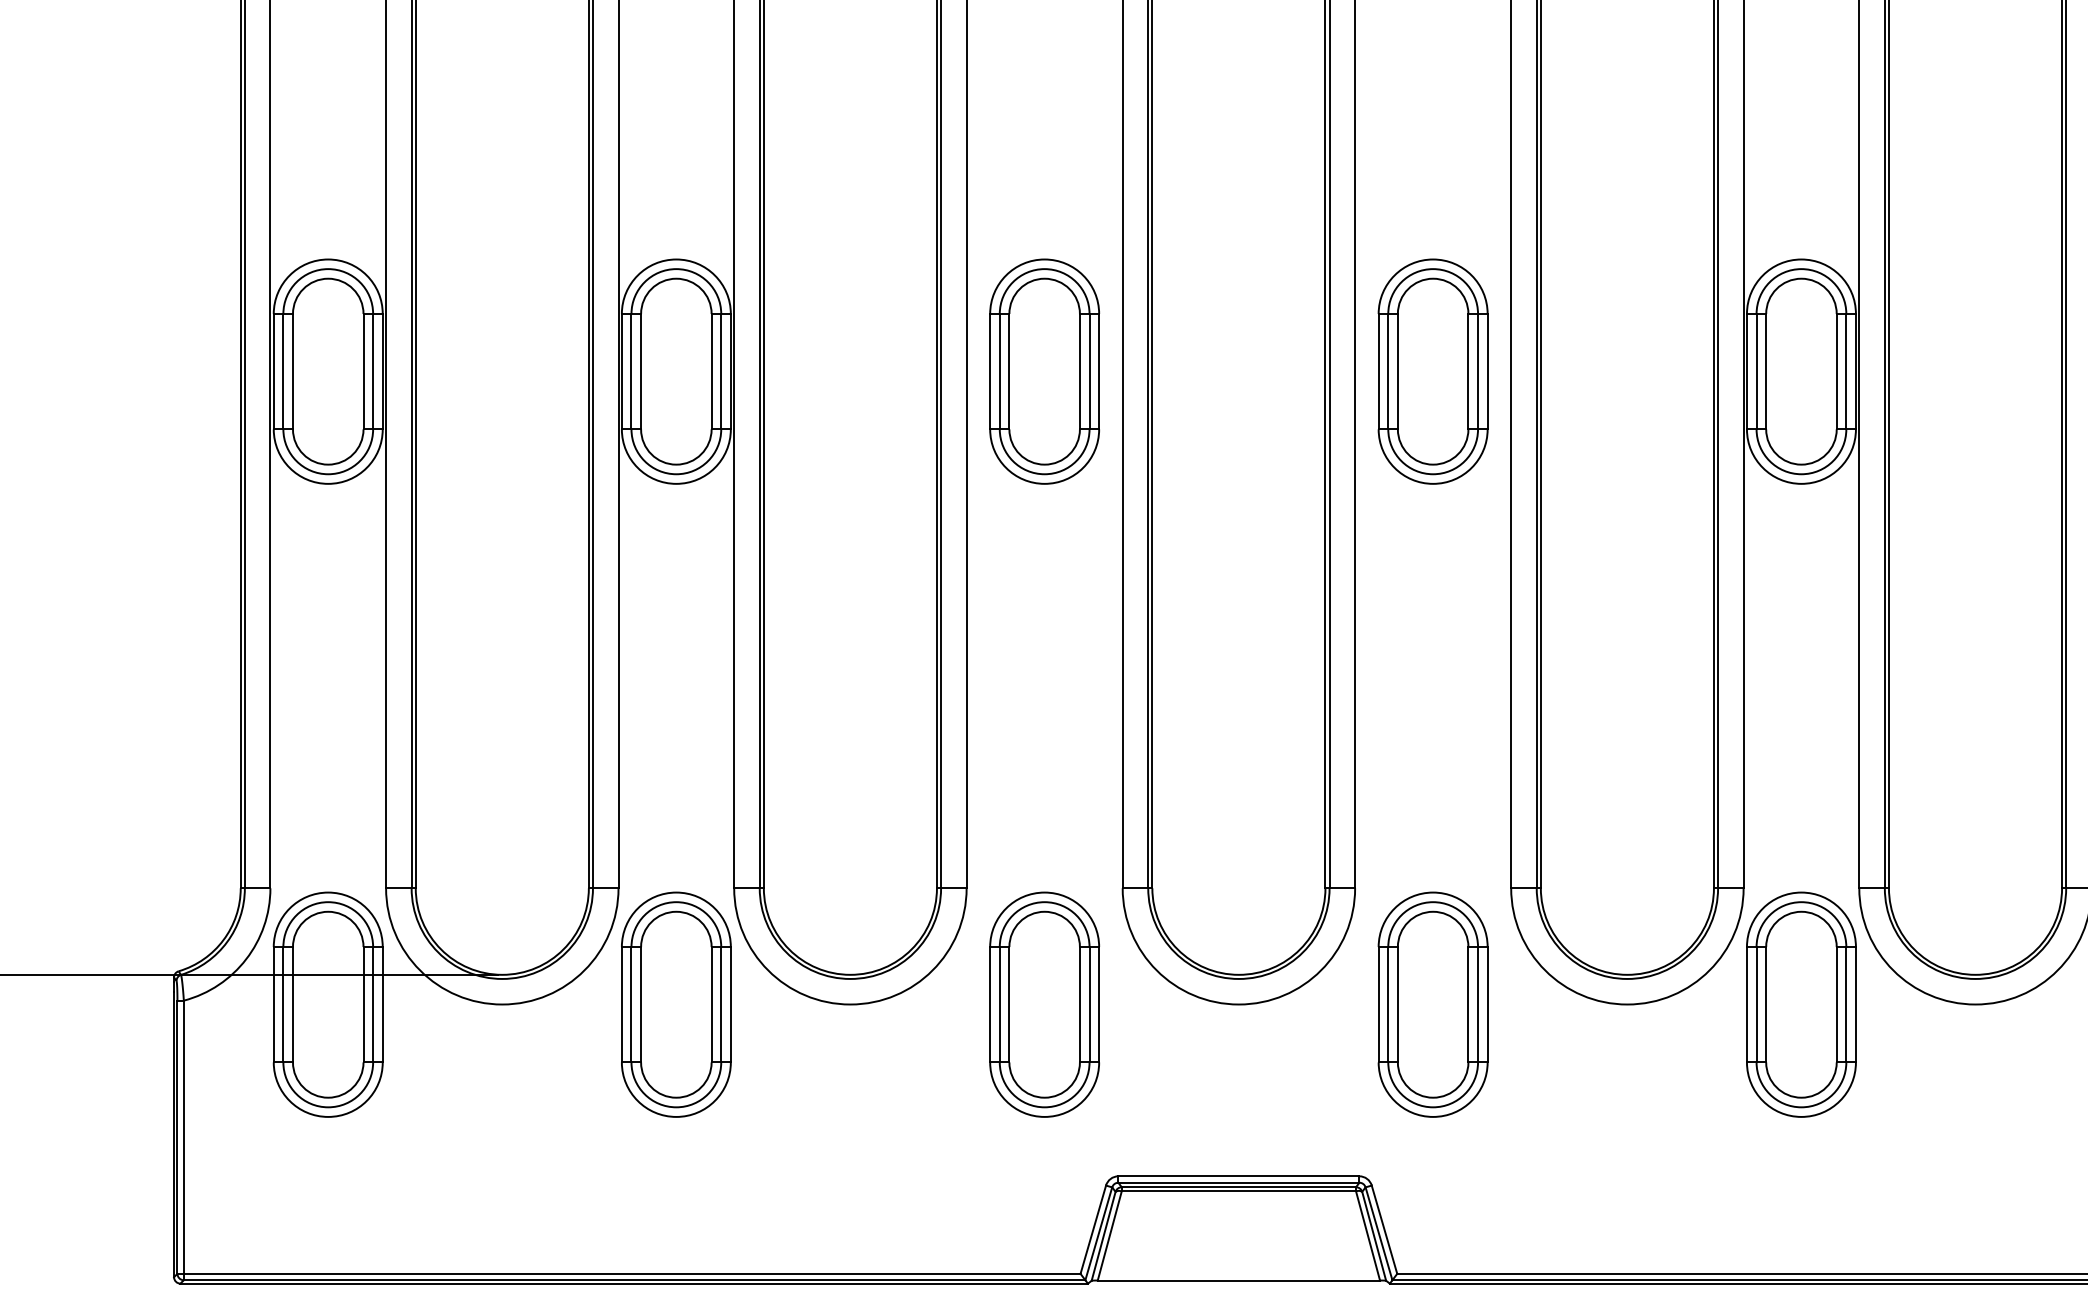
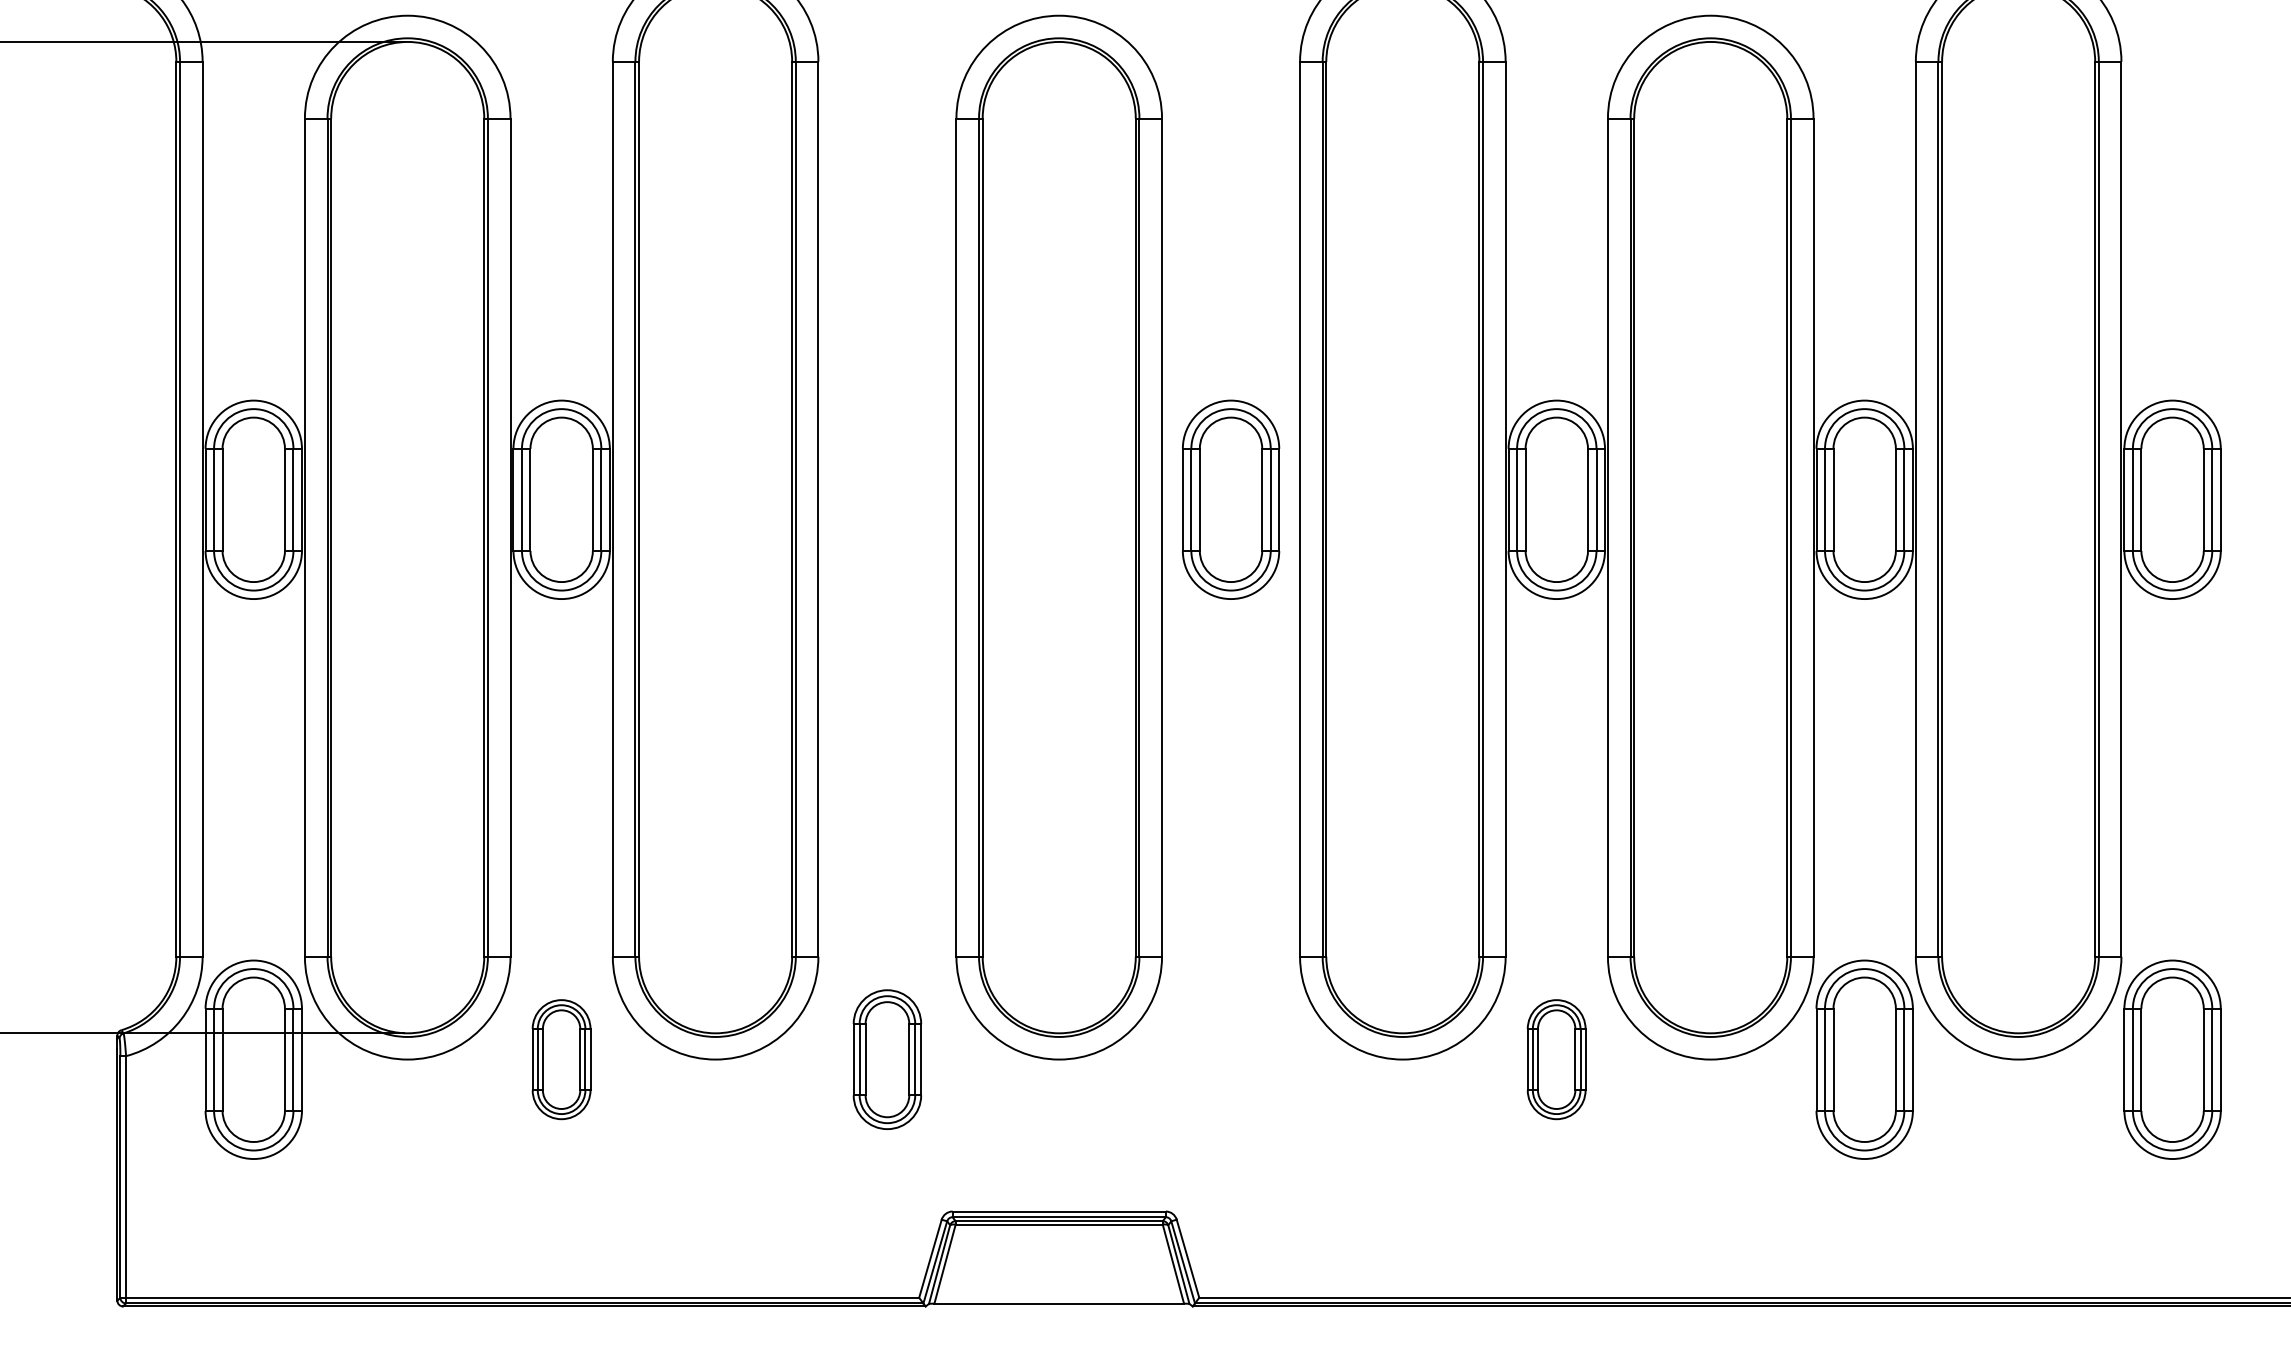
part: (1044, 371) -> (887, 499), removed
part: (676, 1004) -> (561, 1059), size x0.6
part: (1044, 1004) -> (887, 1059), size x0.7
part: (1433, 1004) -> (1231, 1059), removed
part: (1801, 1004) -> (1556, 1059), size x0.6

